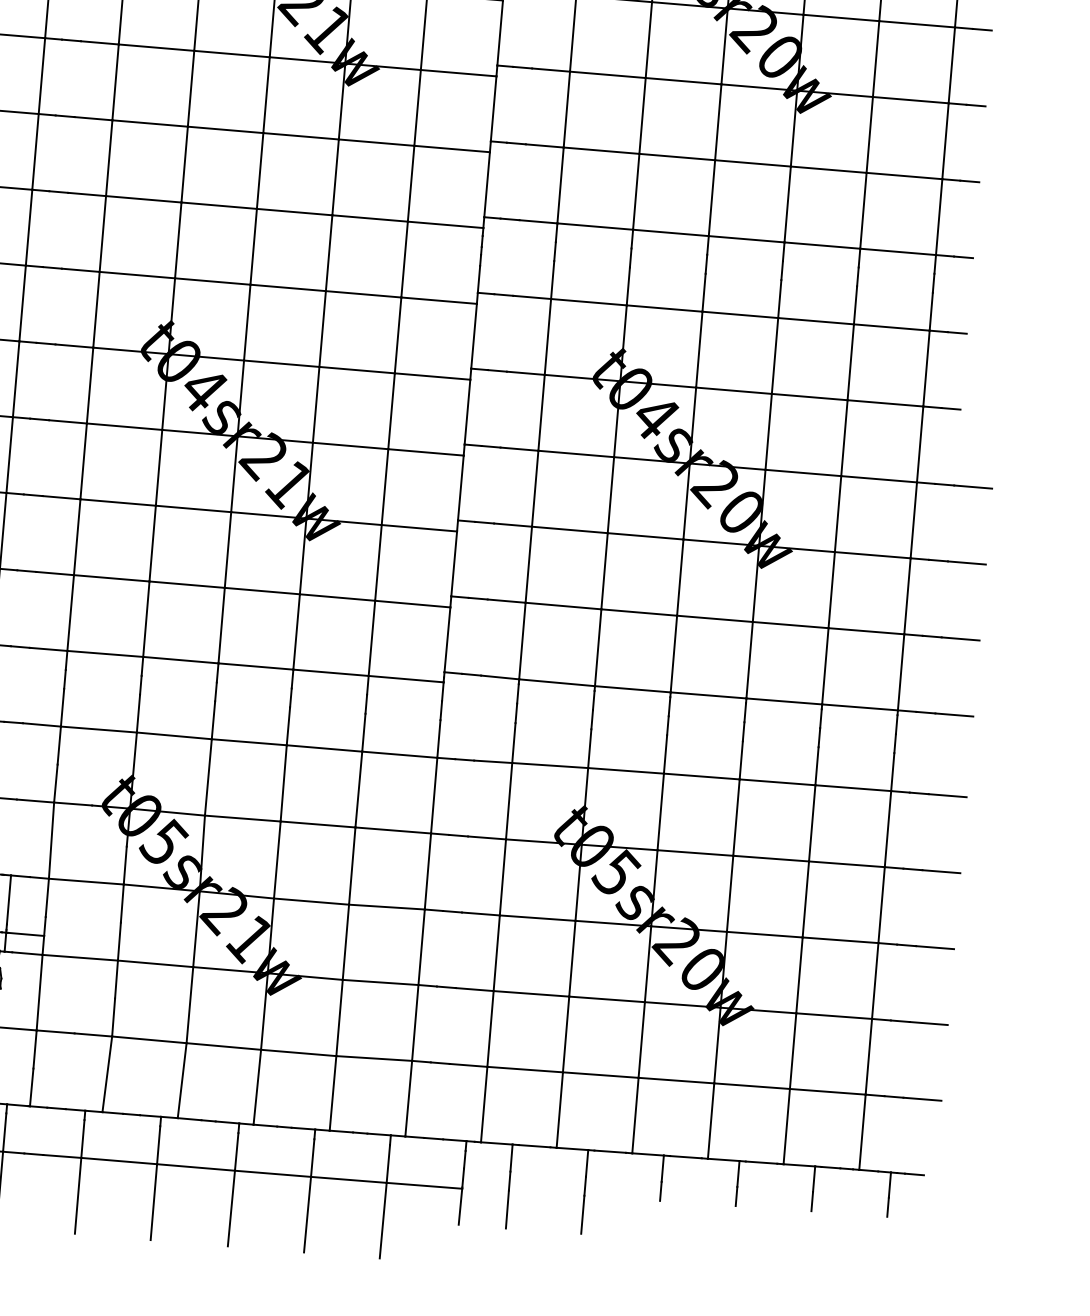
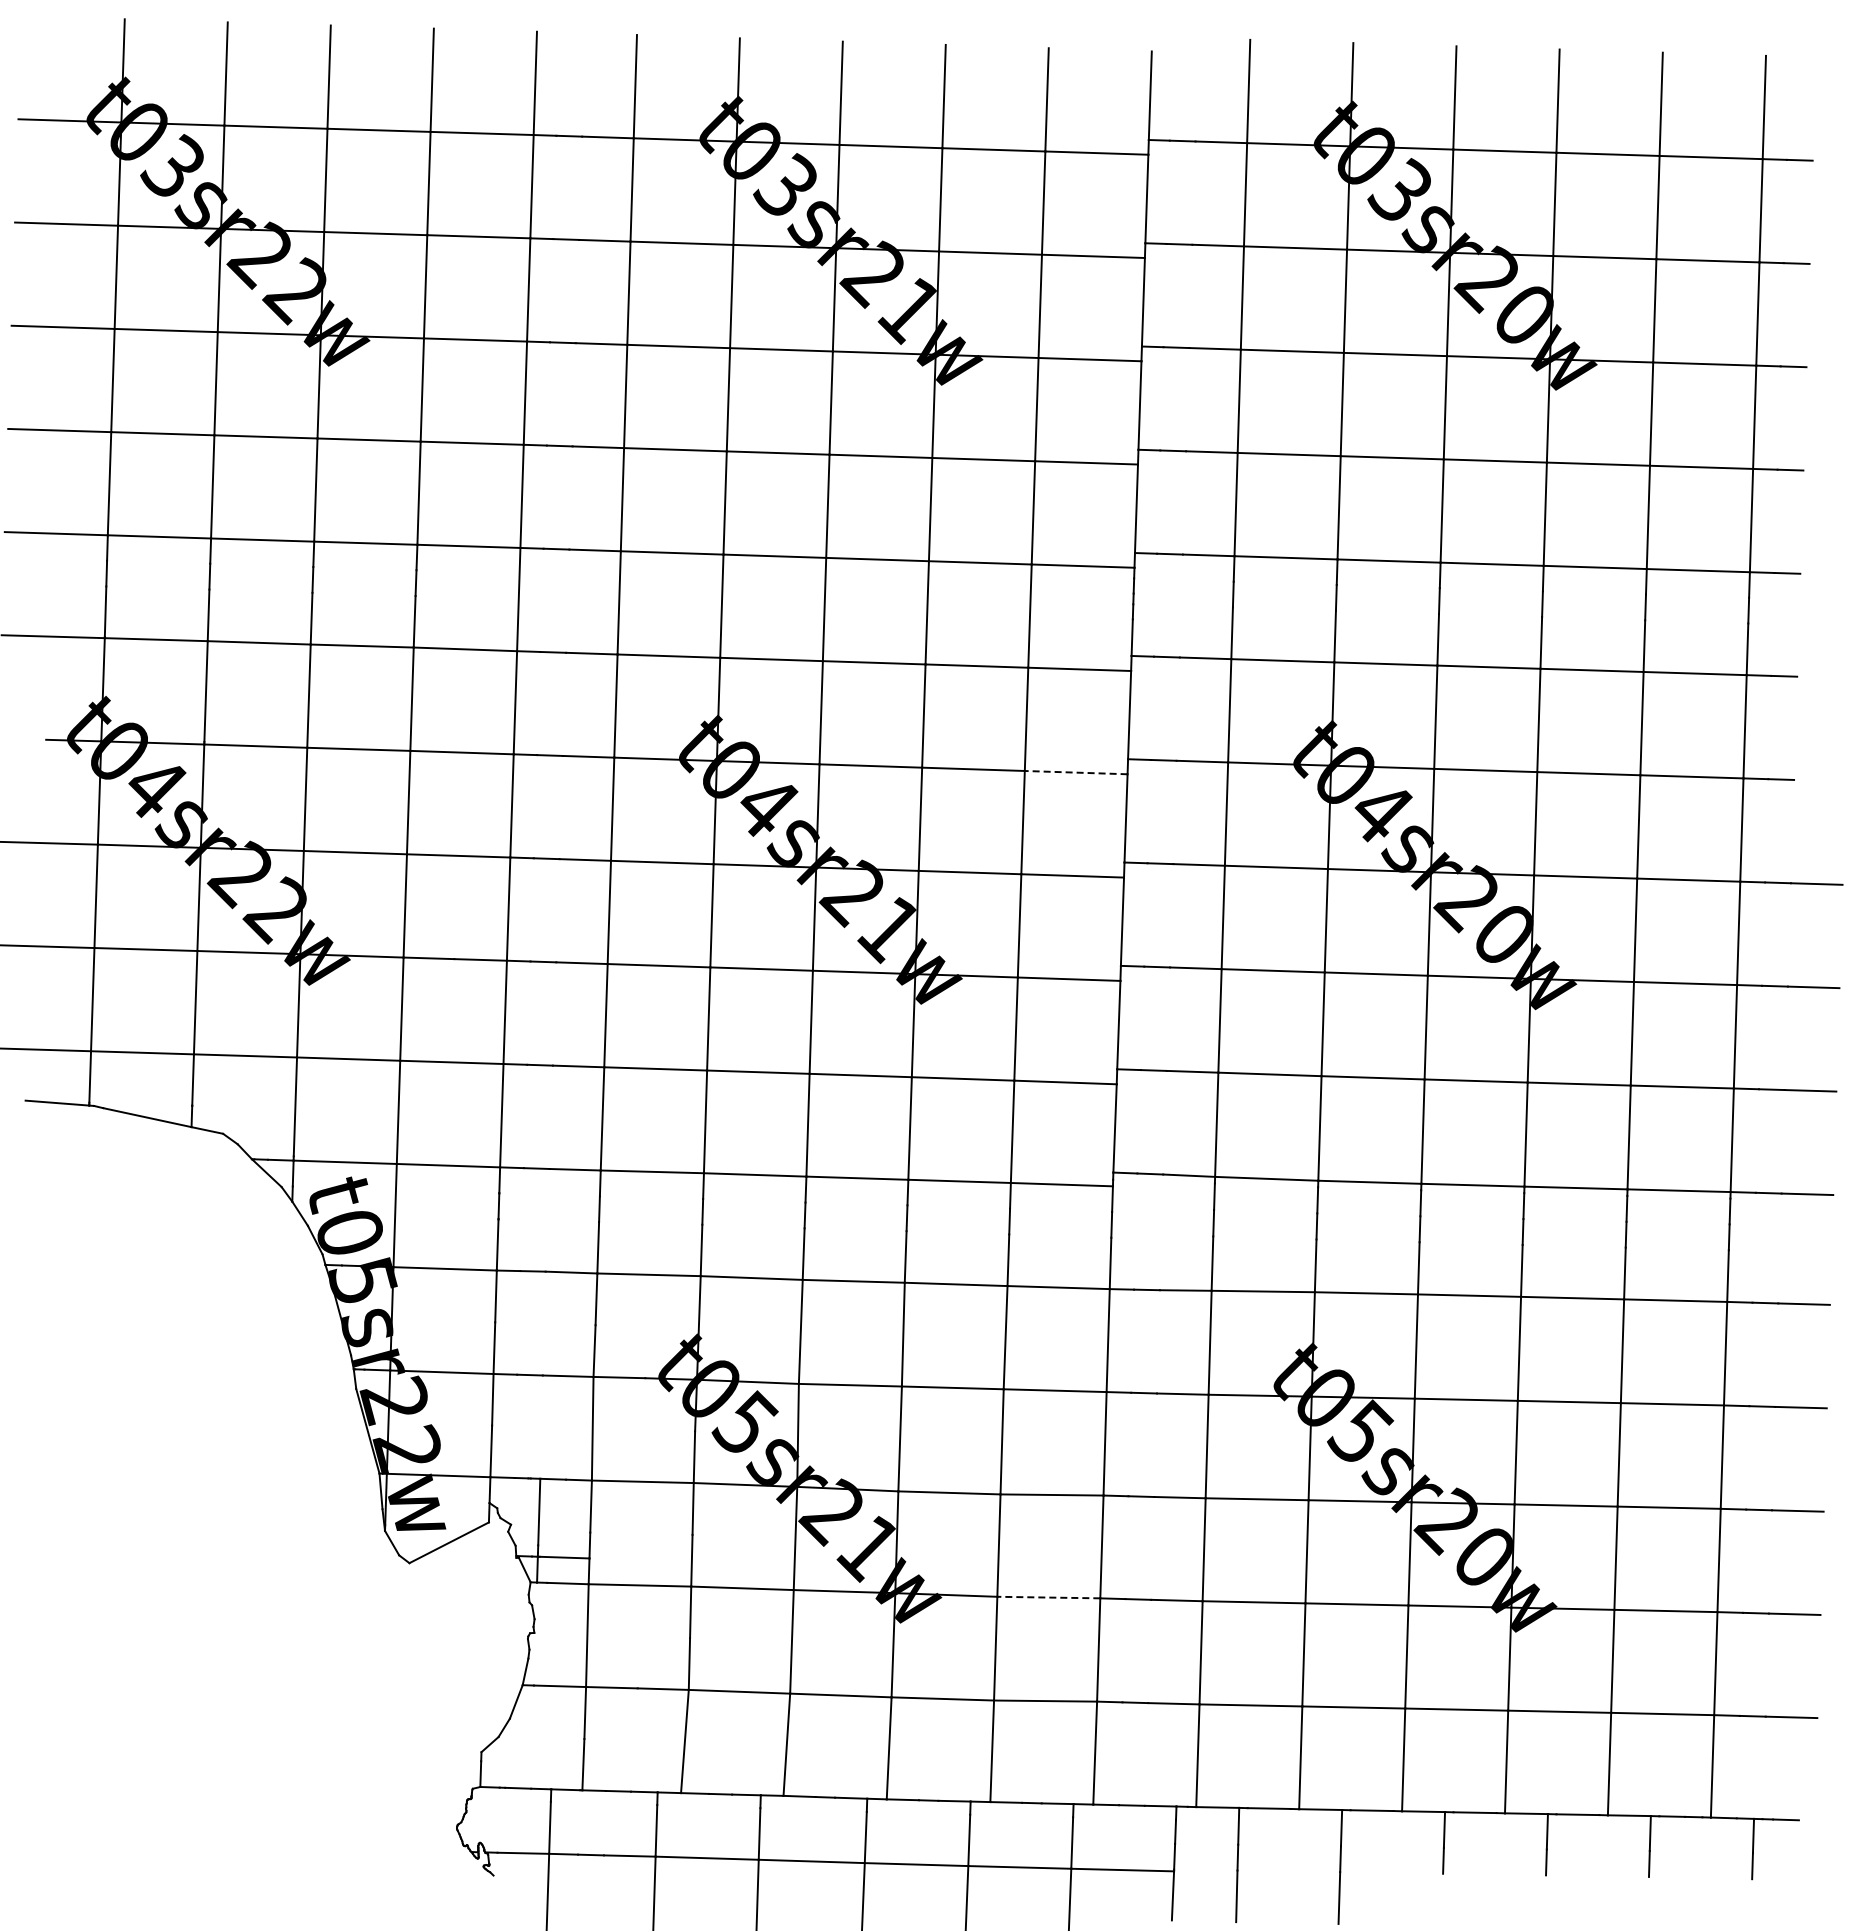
line: (432, 376) -> (1075, 772), solid -> dashed
line: (380, 982) -> (1048, 1597), solid -> dashed

